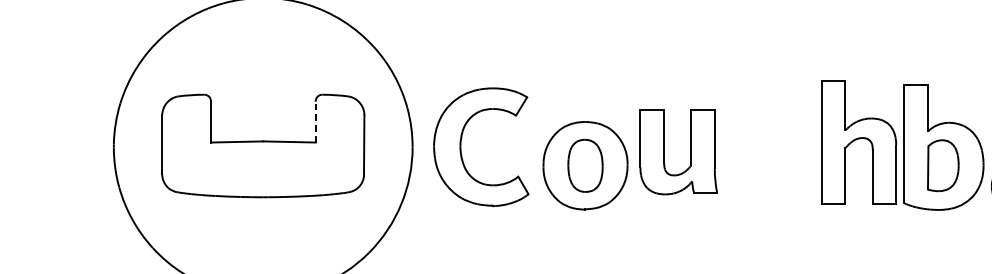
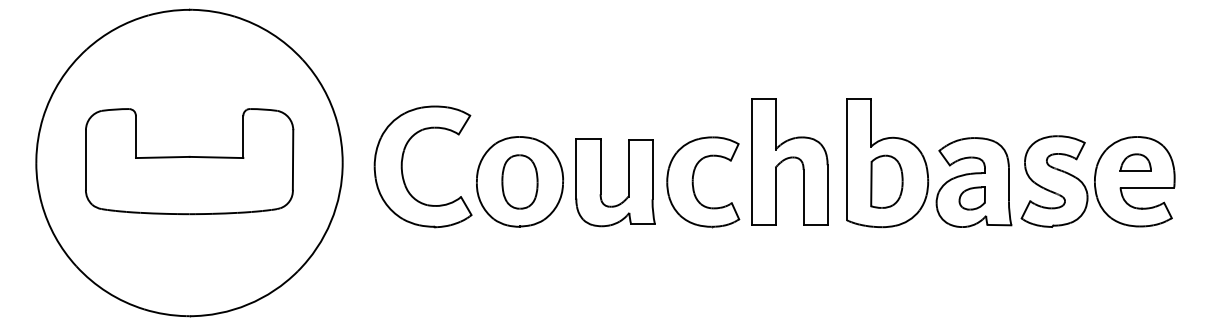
line: (315, 122) -> (243, 137), dashed -> solid
part: (859, 141) -> (789, 161), moved
part: (461, 146) -> (402, 166), moved
part: (691, 151) -> (628, 182), moved
part: (754, 166) -> (693, 182), added

